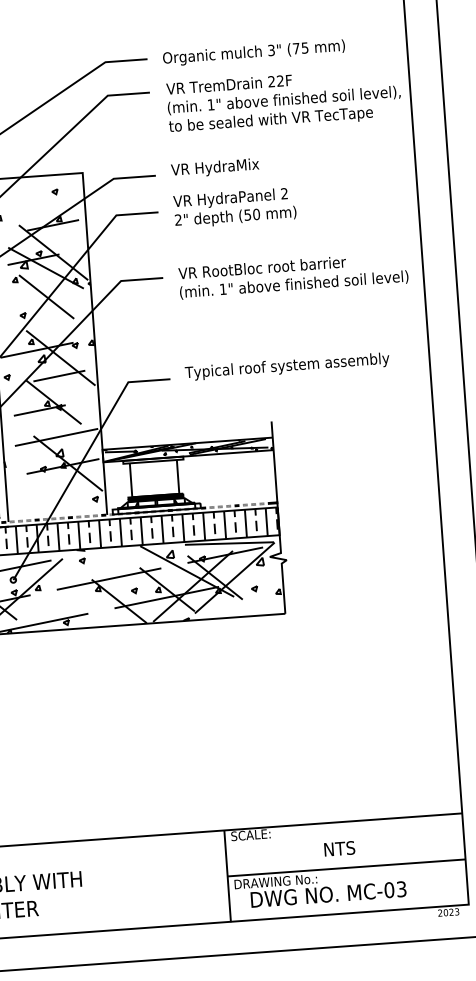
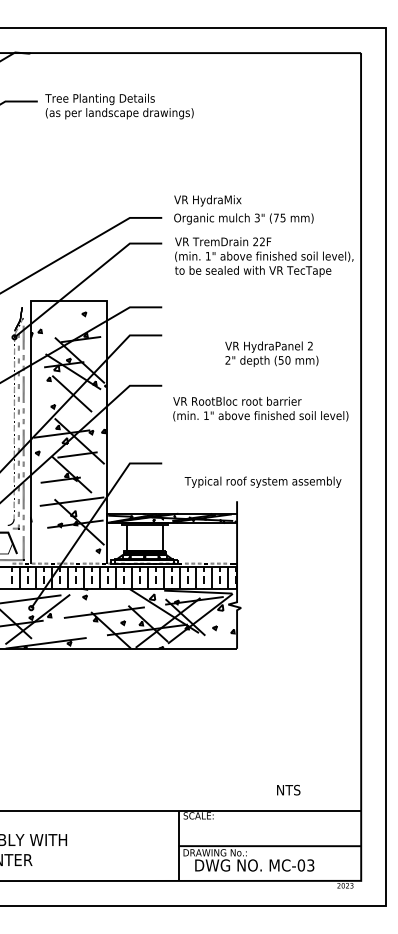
text: (214, 167) -> (207, 200), moved
text: (234, 207) -> (271, 353), moved
text: (293, 274) -> (260, 408), moved
text: (286, 365) -> (262, 481), moved
text: (339, 847) -> (288, 789), moved

